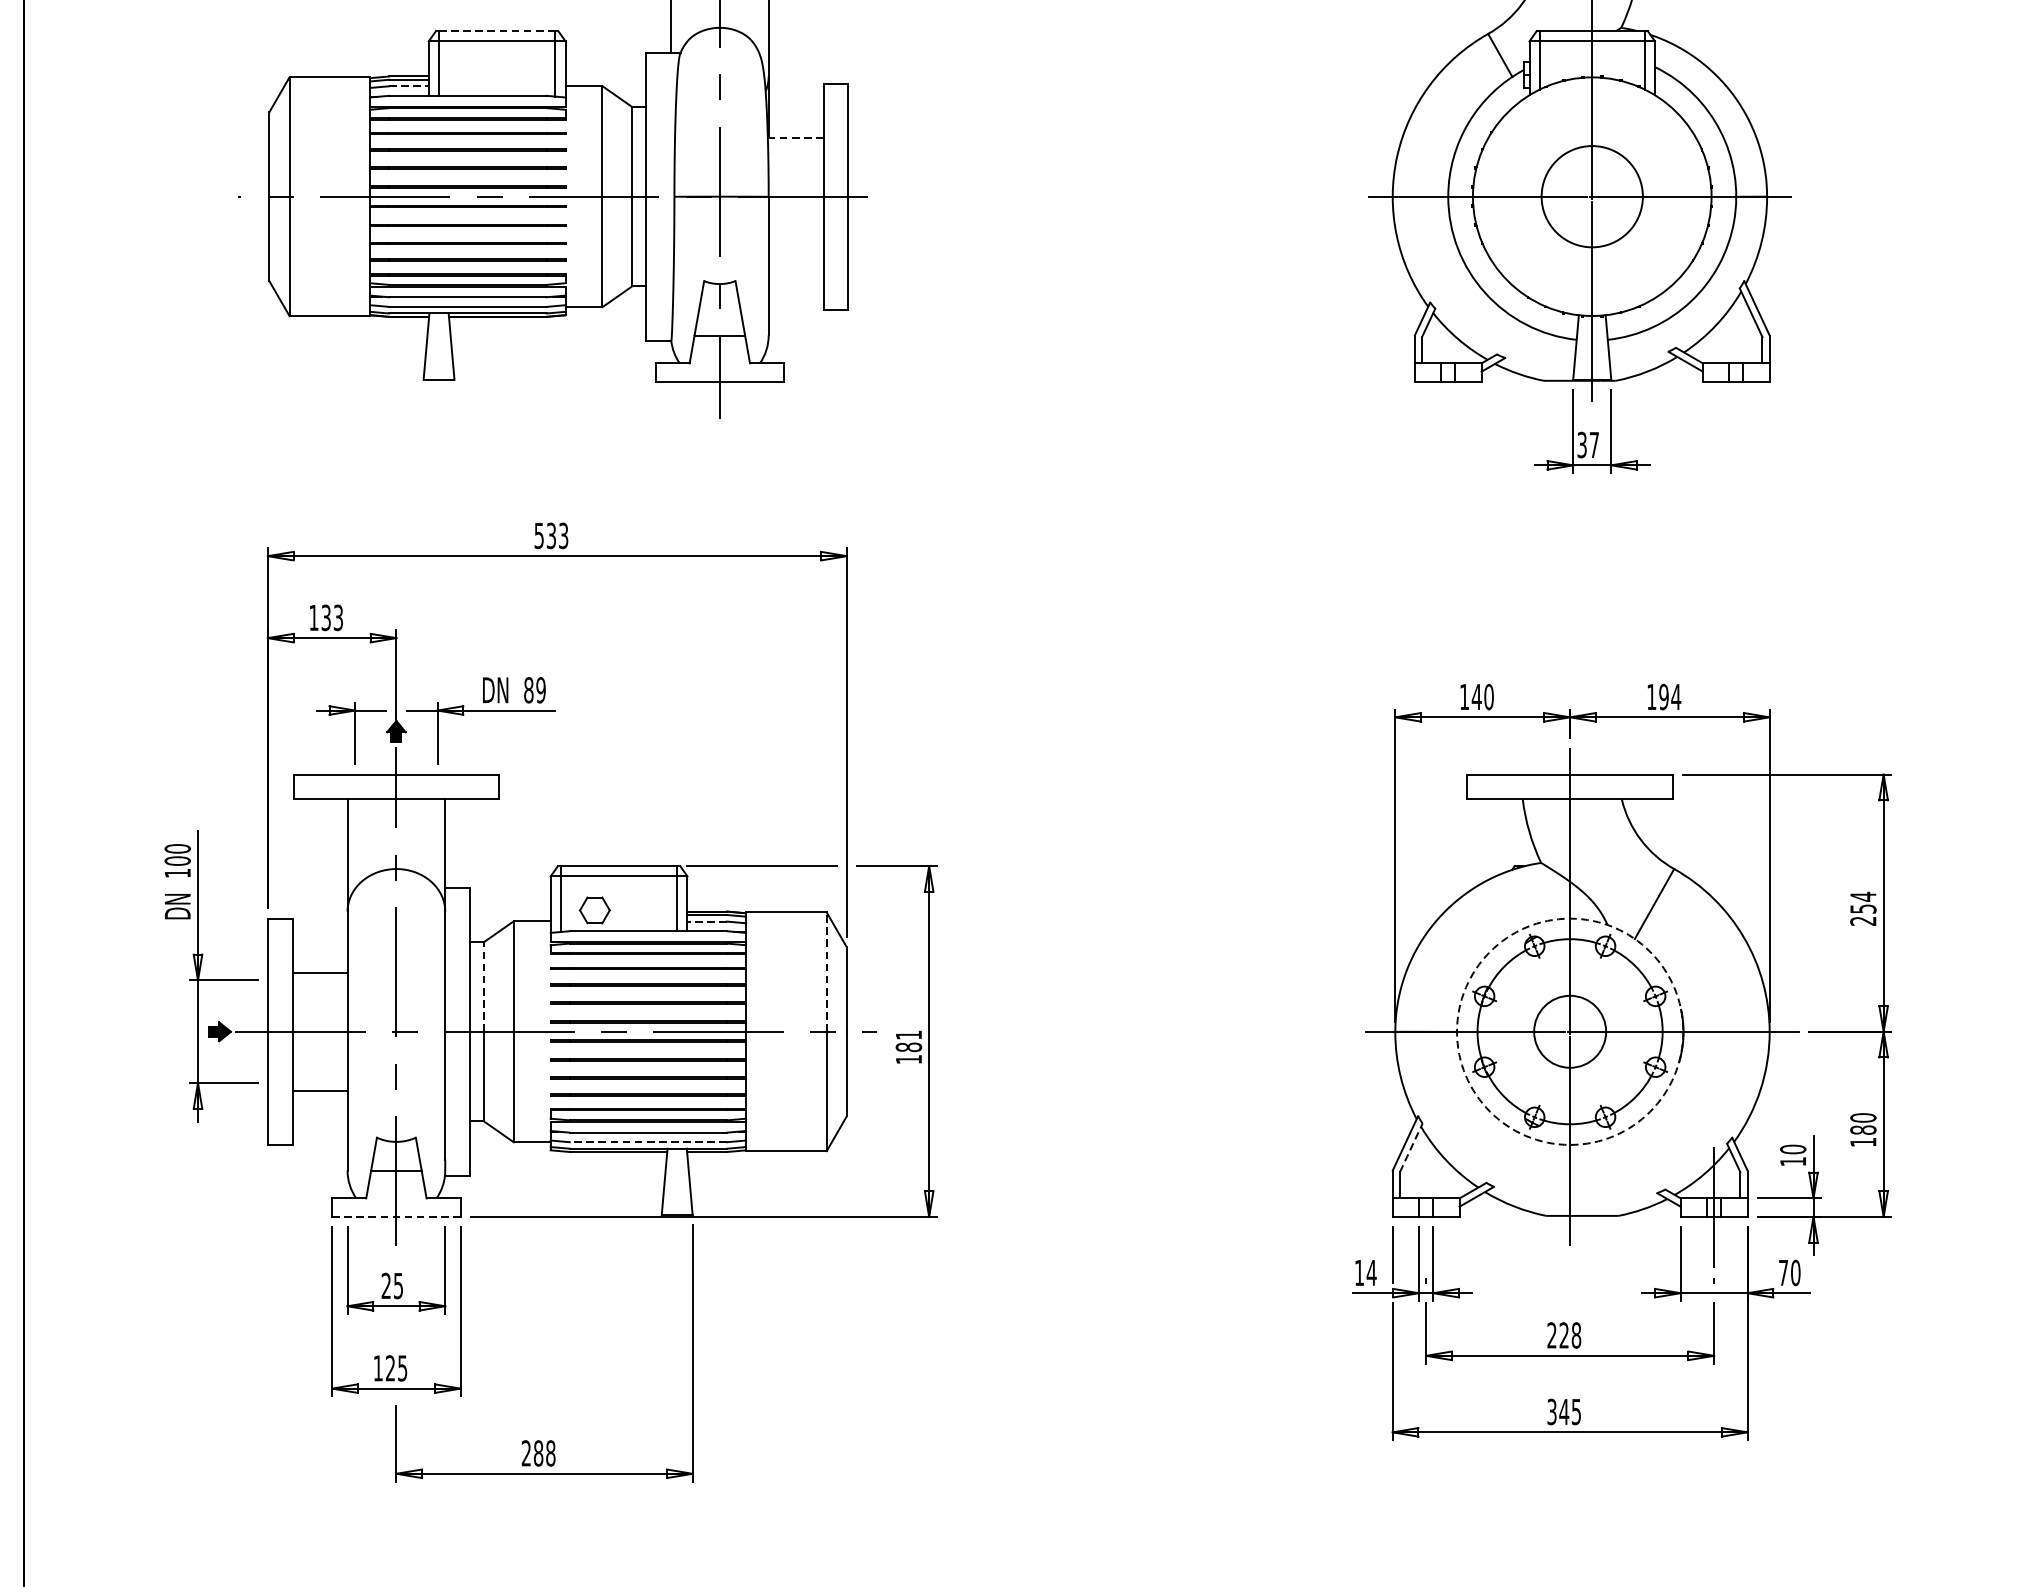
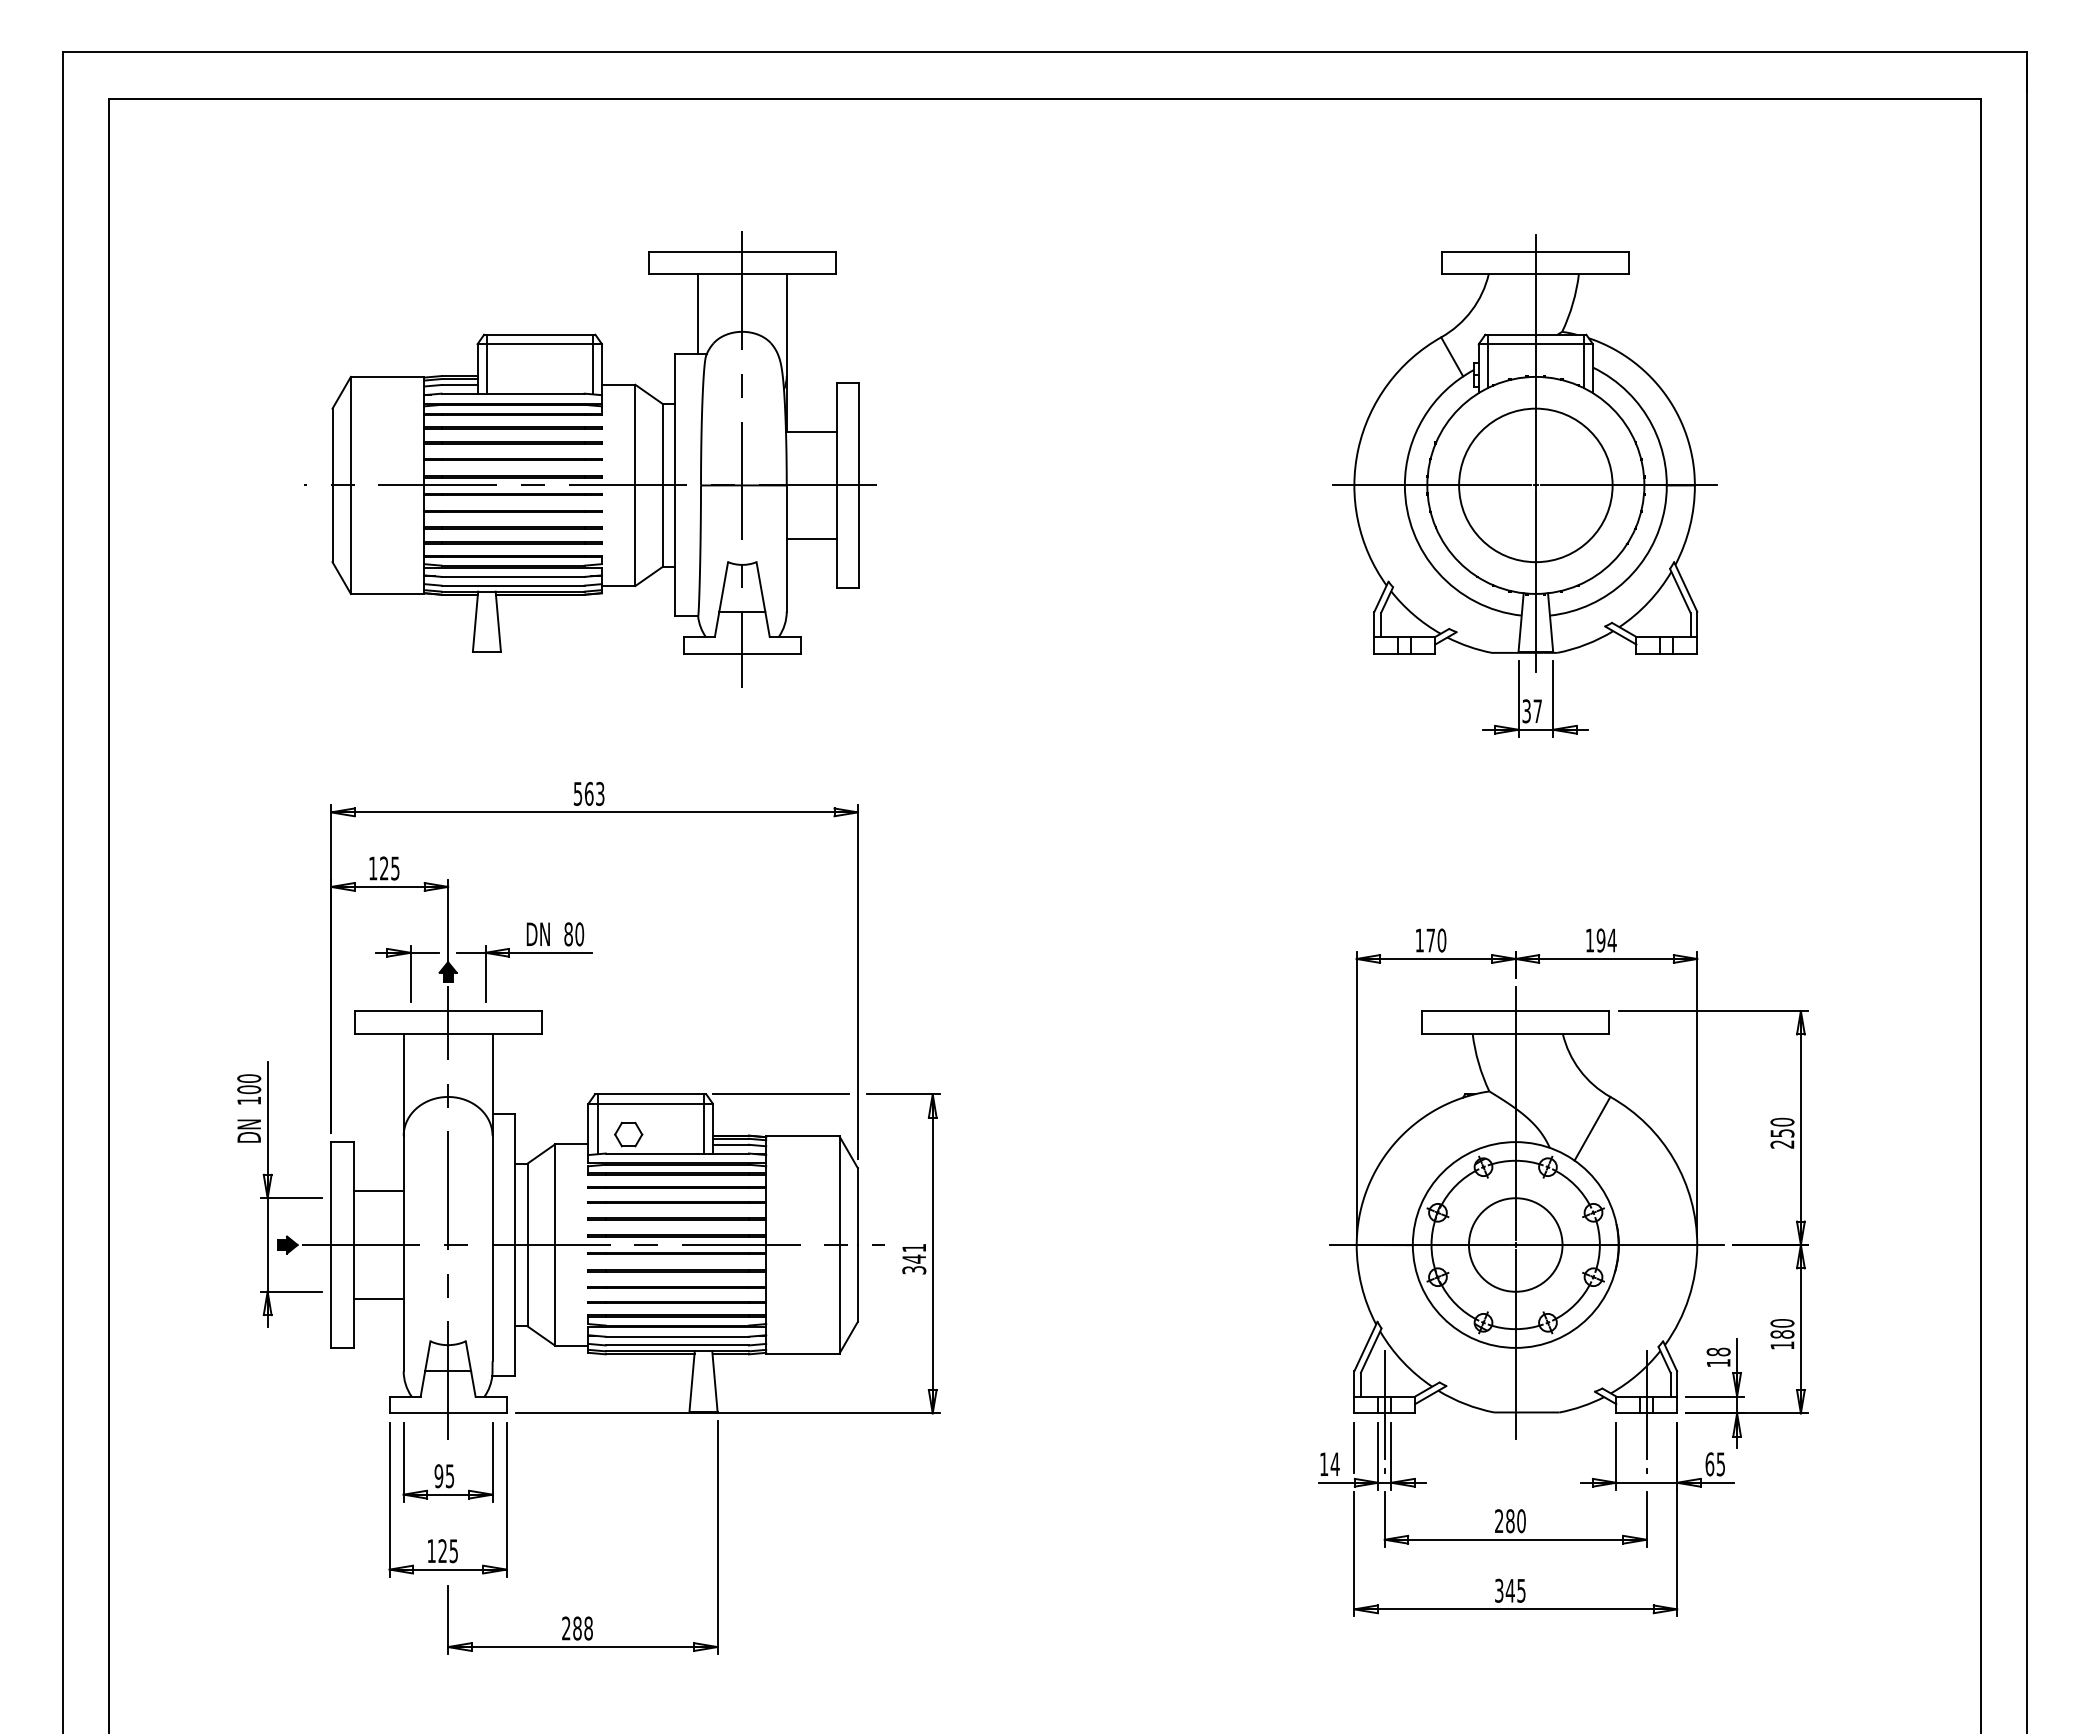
line: (496, 30) -> (539, 334), dashed -> solid
line: (408, 85) -> (459, 384), dashed -> solid
line: (794, 137) -> (810, 431), dashed -> solid
circle: (1591, 196) -> (1535, 485), size x1.67
line: (795, 256) -> (811, 539), added
text: (551, 535) -> (589, 793), 533 -> 563
text: (331, 617) -> (389, 868), 133 -> 125
text: (540, 690) -> (579, 934), 89 -> 80
text: (1476, 697) -> (1430, 940), 140 -> 170
text: (1863, 896) -> (1782, 1121), 254 -> 250
line: (706, 921) -> (730, 1144), dashed -> solid
line: (826, 971) -> (839, 1190), dashed -> solid
line: (483, 987) -> (527, 1204), dashed -> solid
circle: (1569, 1031) -> (1515, 1244), dashed -> solid
circle: (1569, 1031) -> (1515, 1244), size x1.43
text: (909, 1053) -> (914, 1264), 181 -> 341
line: (648, 1142) -> (677, 1345), dashed -> solid
line: (1411, 1147) -> (1371, 1350), dashed -> solid
text: (1793, 1148) -> (1718, 1351), 10 -> 18
line: (1425, 1207) -> (1384, 1404), added
line: (396, 1217) -> (448, 1413), dashed -> solid
text: (1789, 1273) -> (1715, 1464), 70 -> 65
text: (385, 1286) -> (438, 1476), 25 -> 95
text: (1569, 1335) -> (1515, 1521), 228 -> 280

